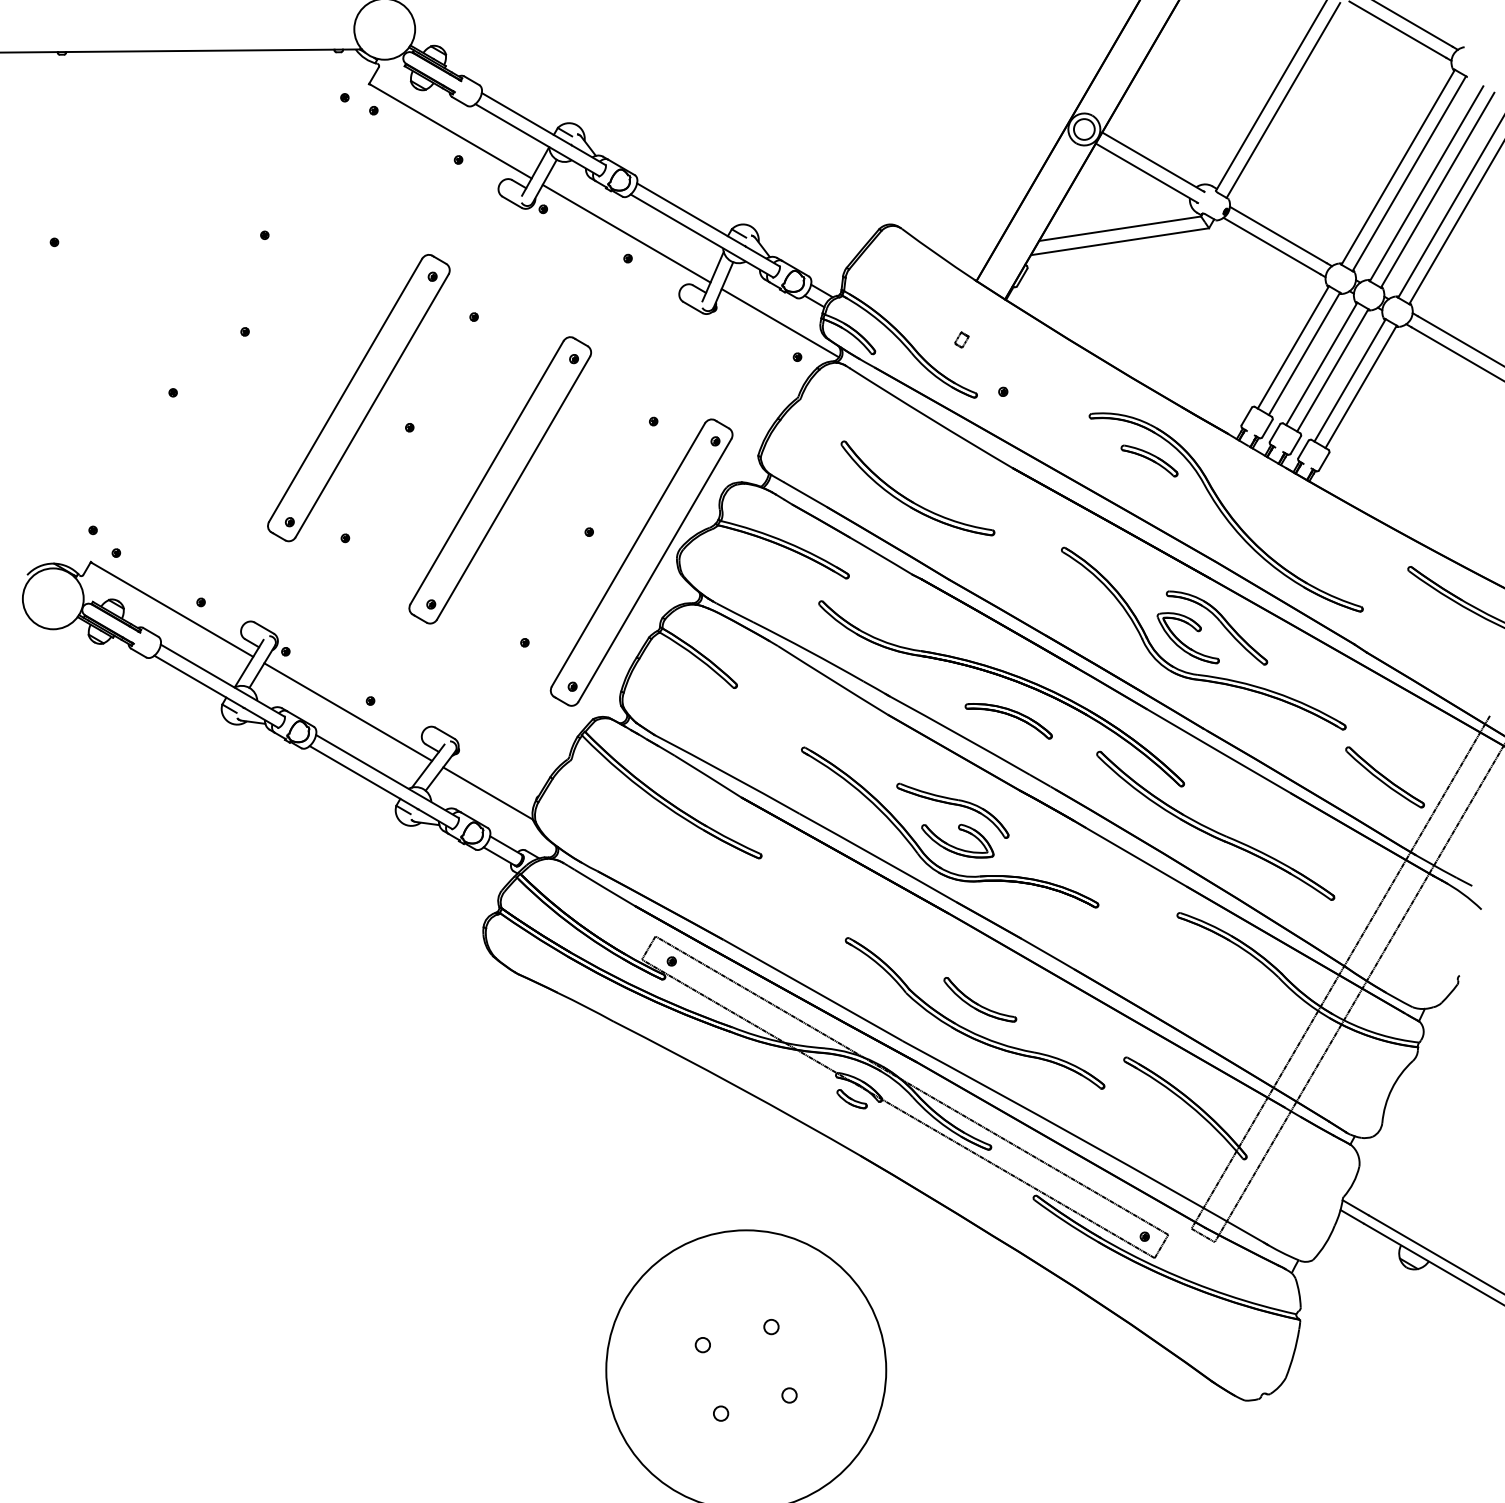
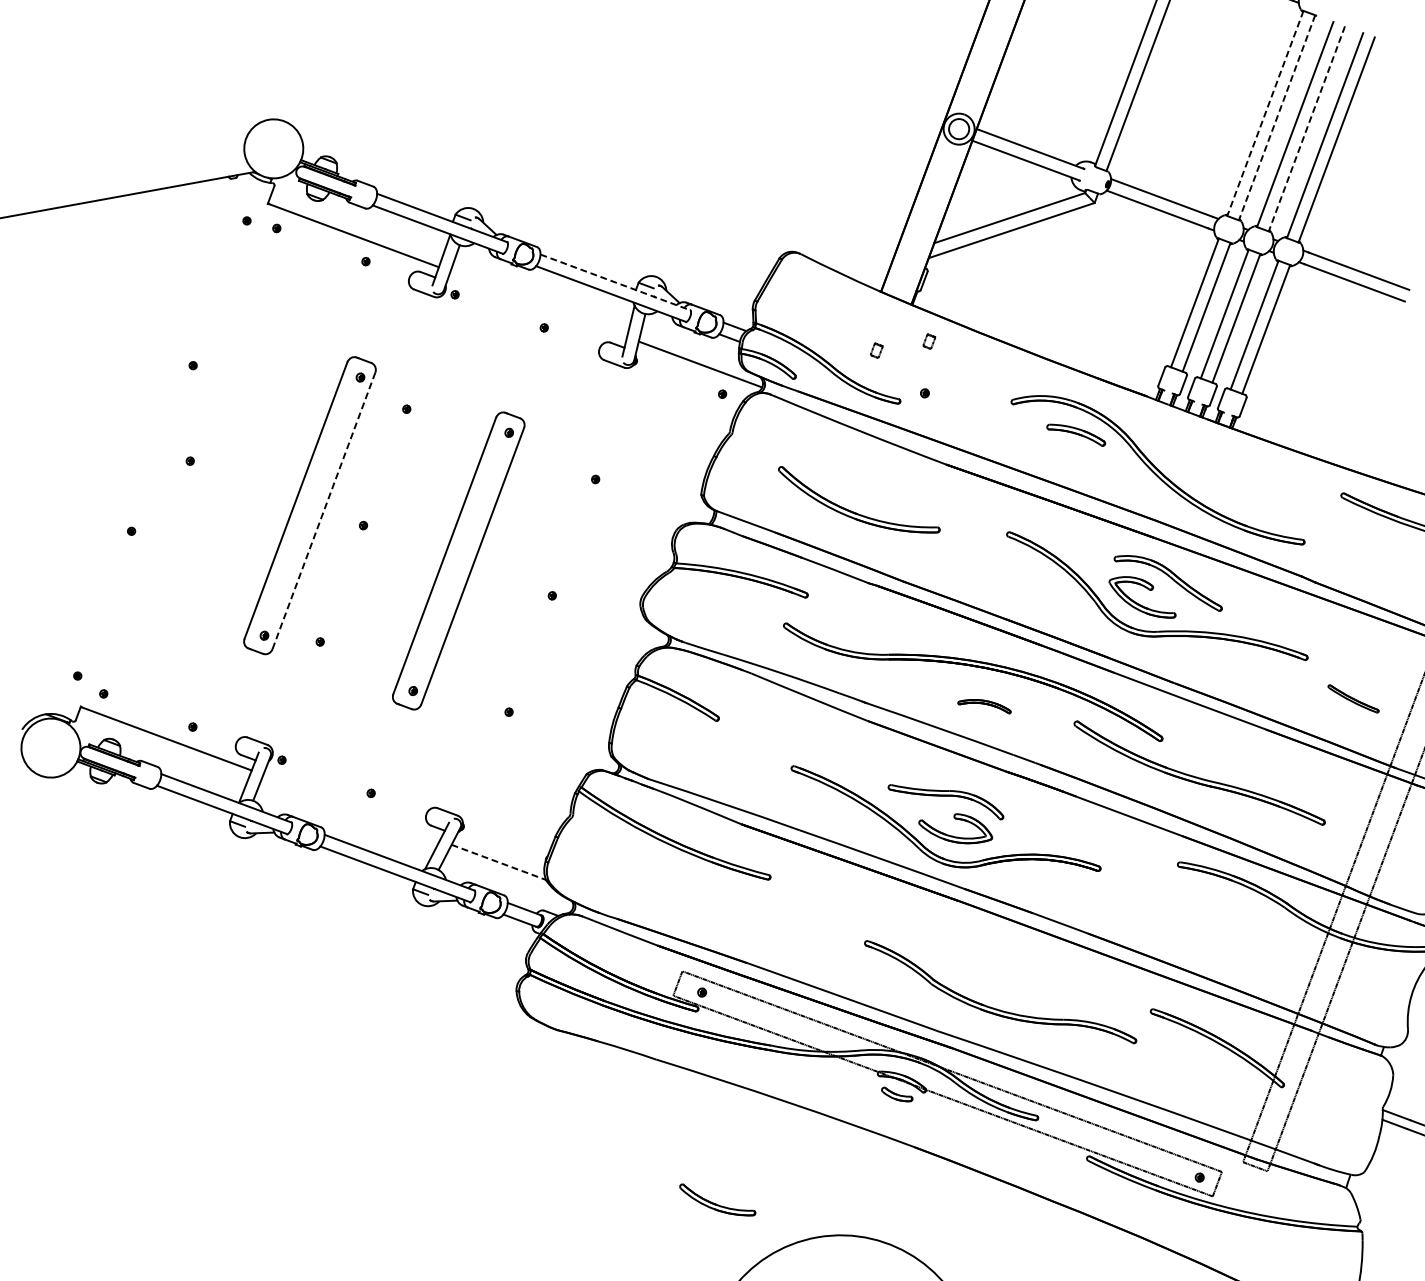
line: (1398, 167) -> (1265, 113), solid -> dashed
line: (1409, 173) -> (1277, 117), solid -> dashed
line: (1437, 190) -> (1306, 129), solid -> dashed
line: (708, 224) -> (615, 282), solid -> dashed
line: (626, 233) -> (538, 304), removed
part: (1016, 339) -> (928, 341), added
line: (372, 405) -> (324, 510), solid -> dashed
part: (641, 562) -> (607, 616), removed
line: (348, 711) -> (351, 807), removed
part: (1008, 721) -> (984, 707), size x0.6
part: (1384, 777) -> (1353, 699), size x0.6
line: (488, 793) -> (499, 862), solid -> dashed
part: (980, 999) -> (717, 1199), moved

